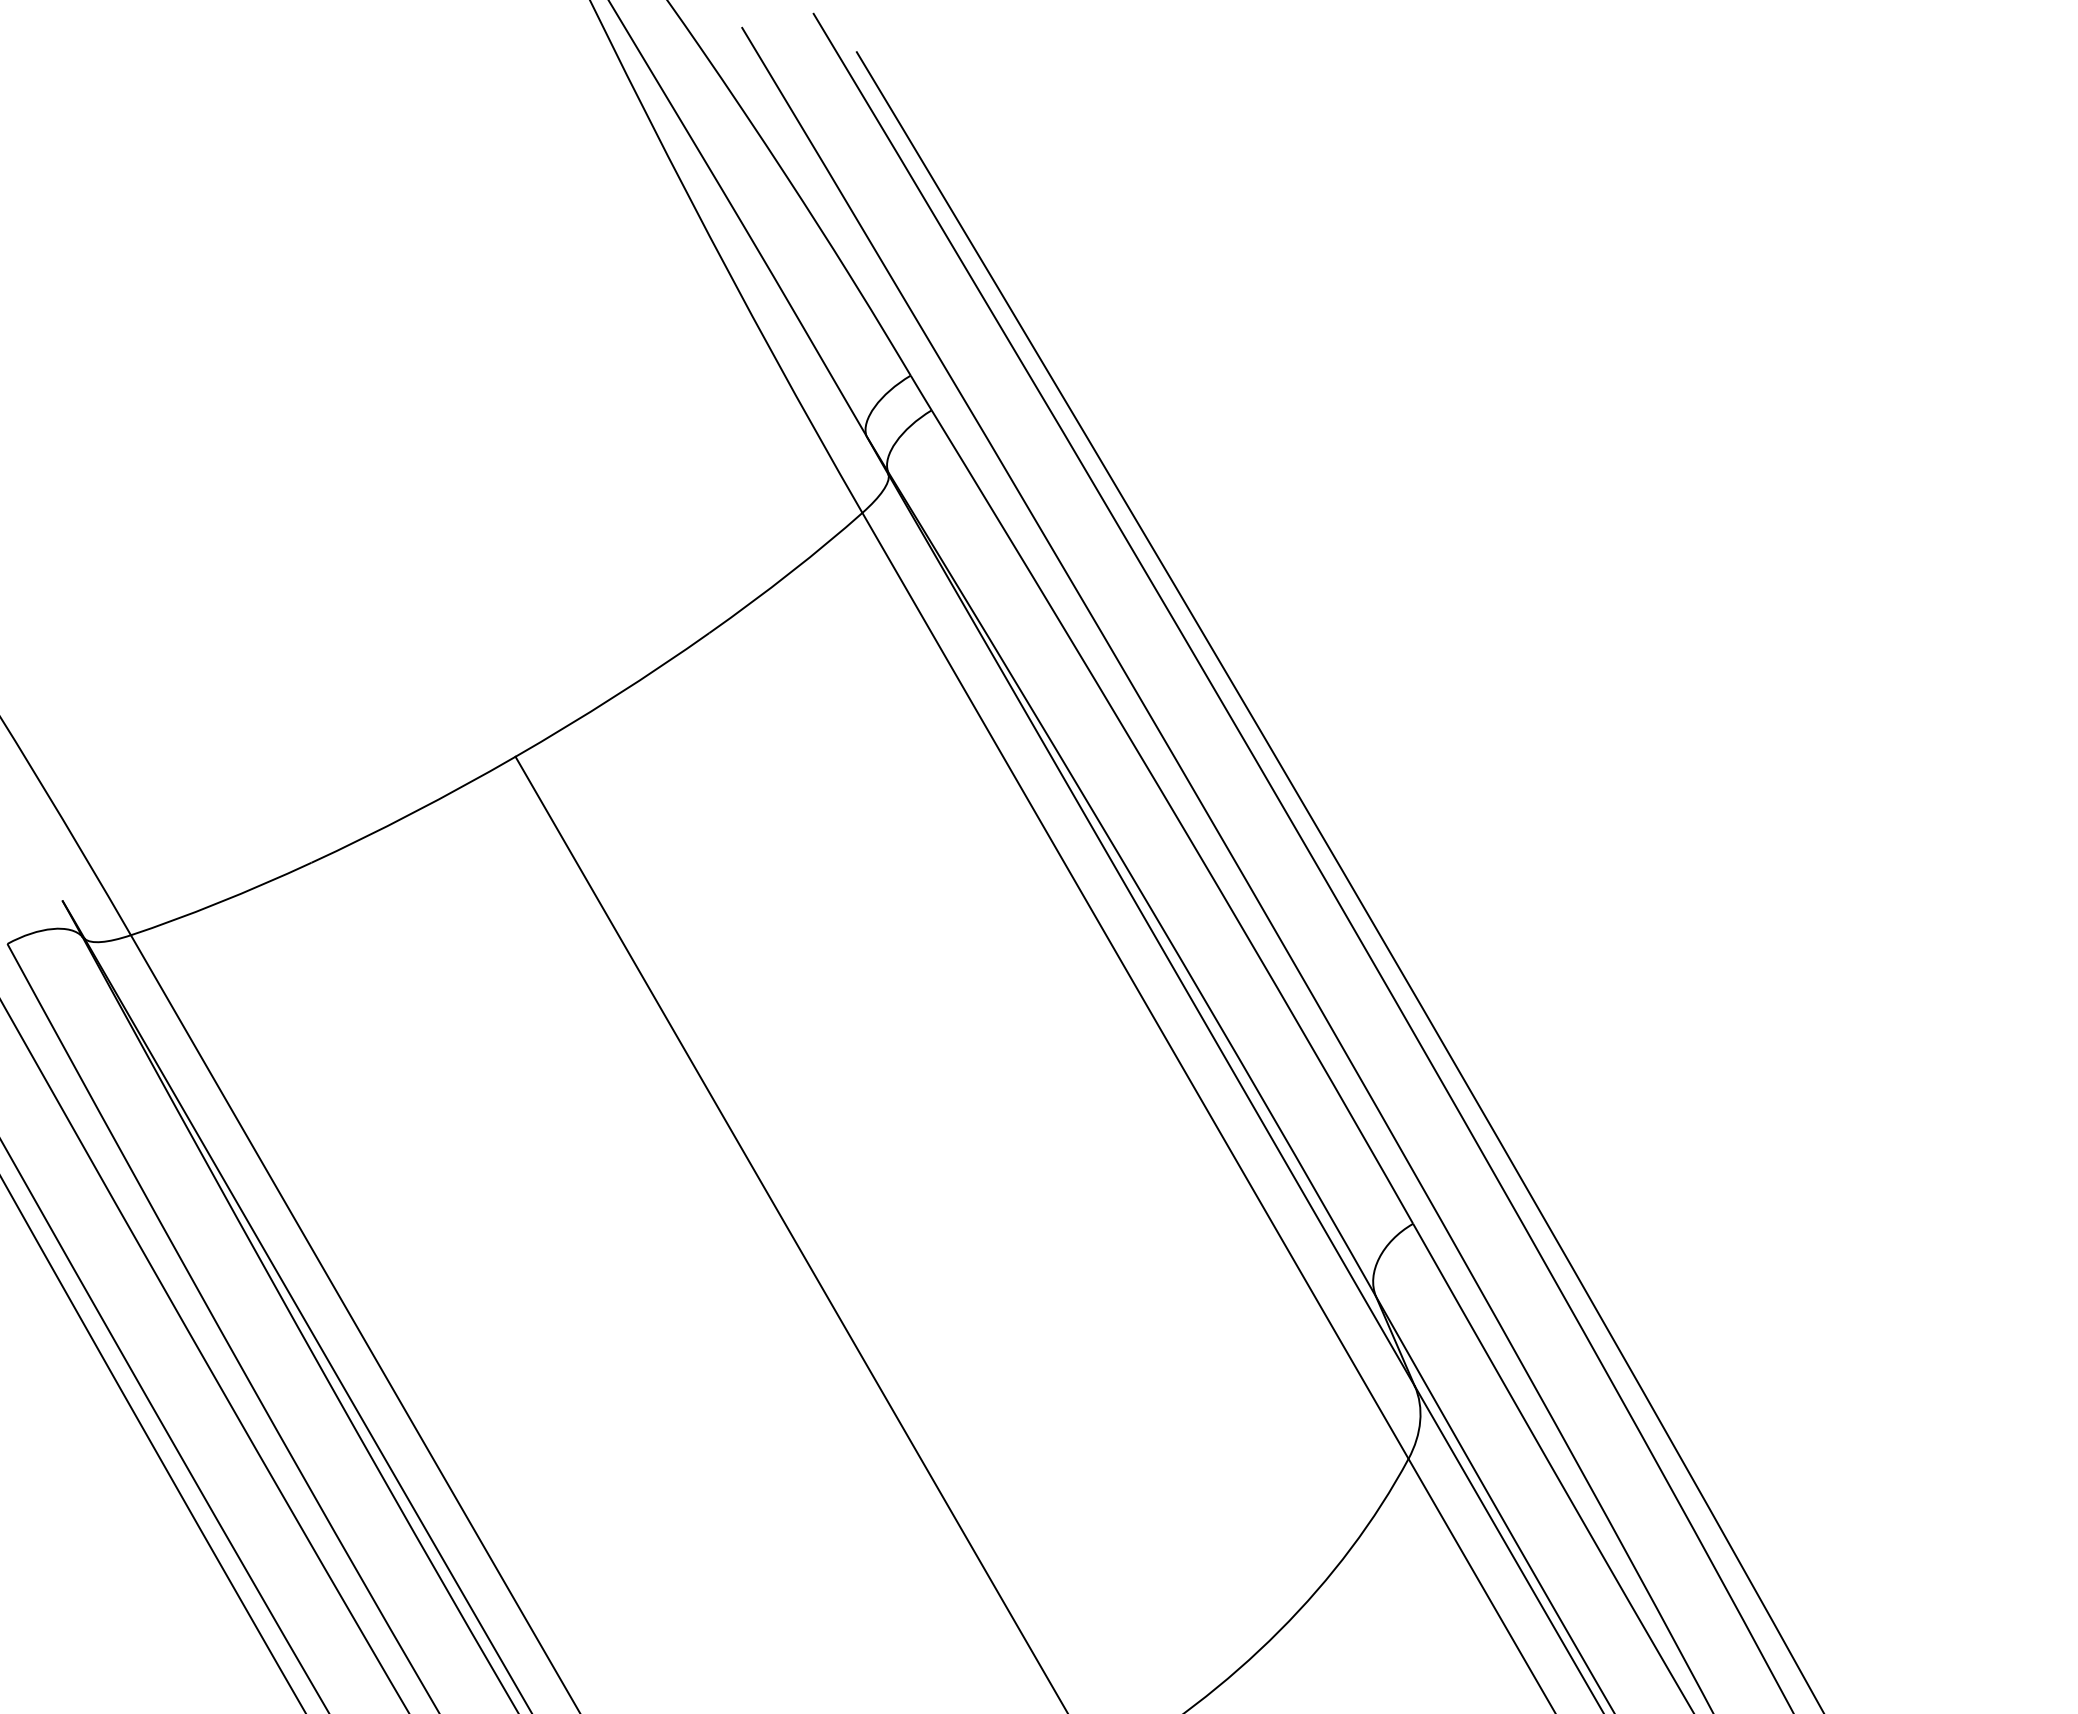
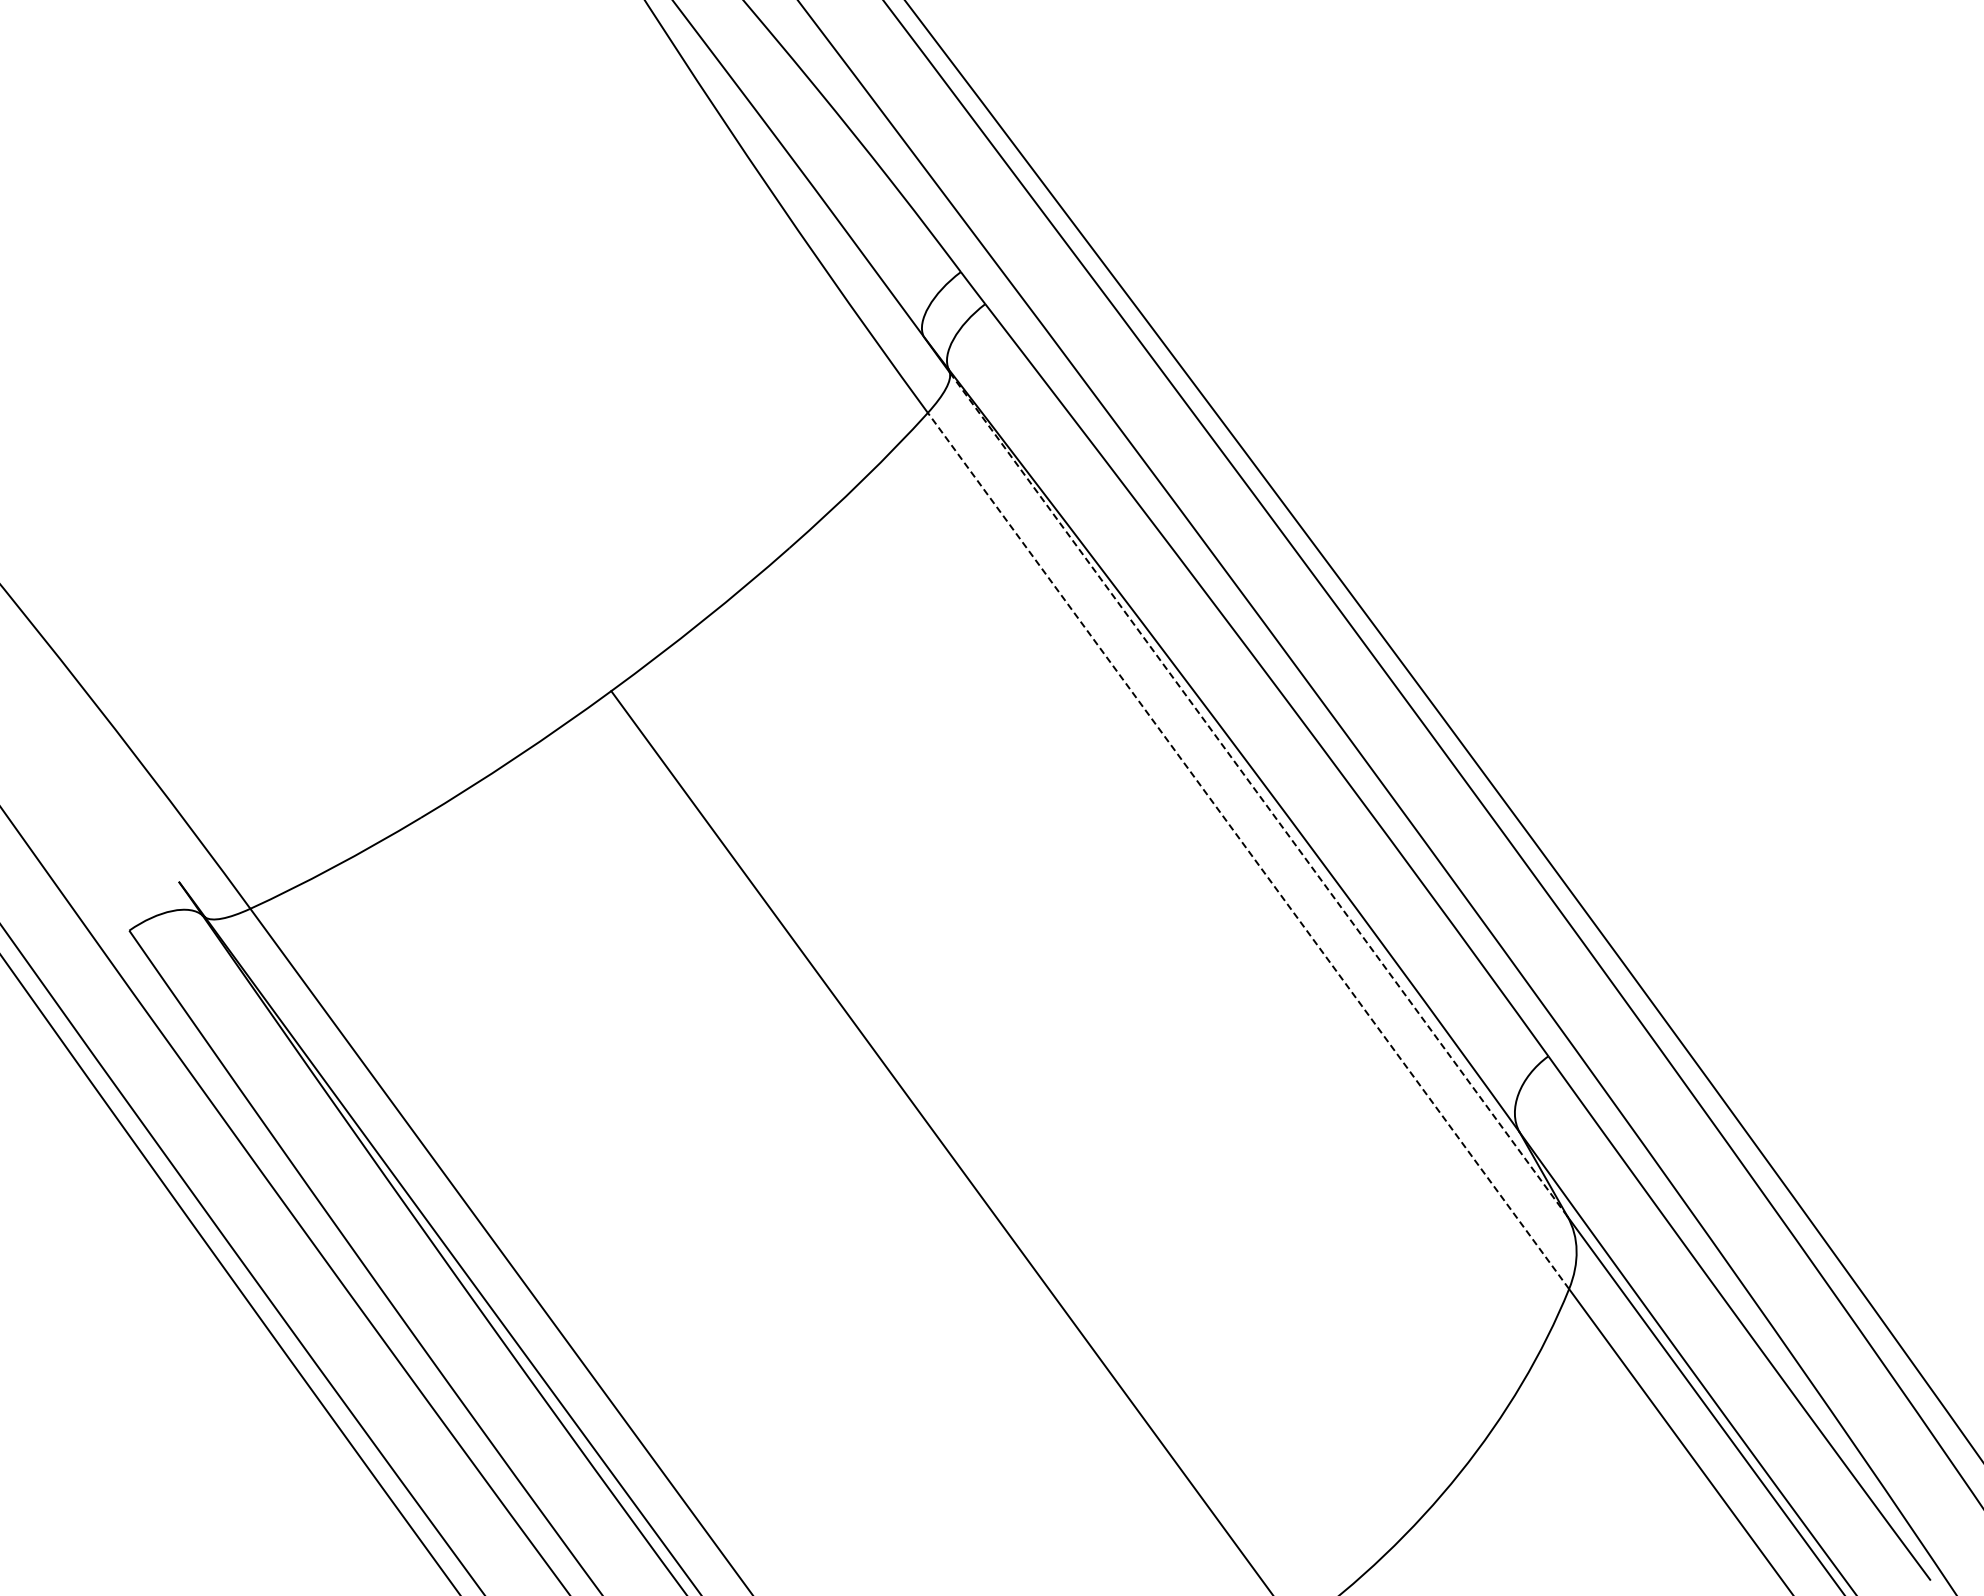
line: (1151, 930) -> (1258, 794), solid -> dashed
line: (1135, 985) -> (1248, 850), solid -> dashed

